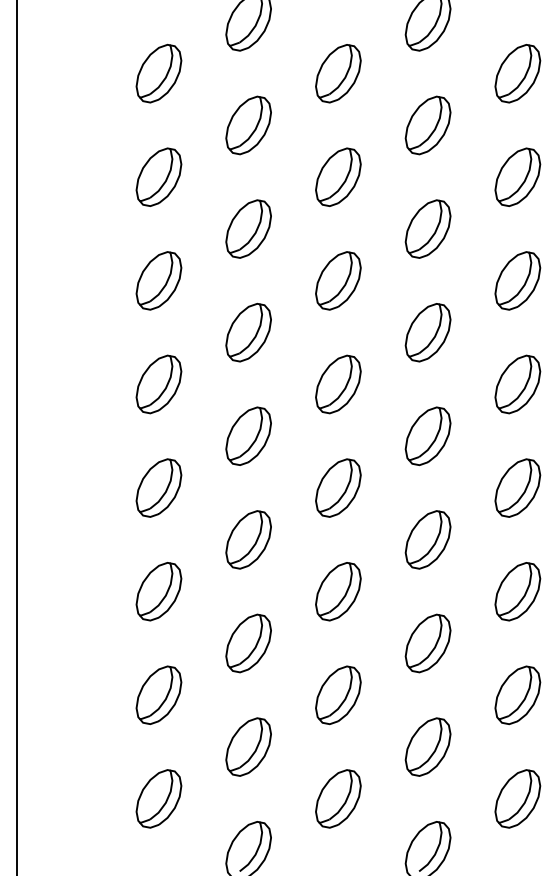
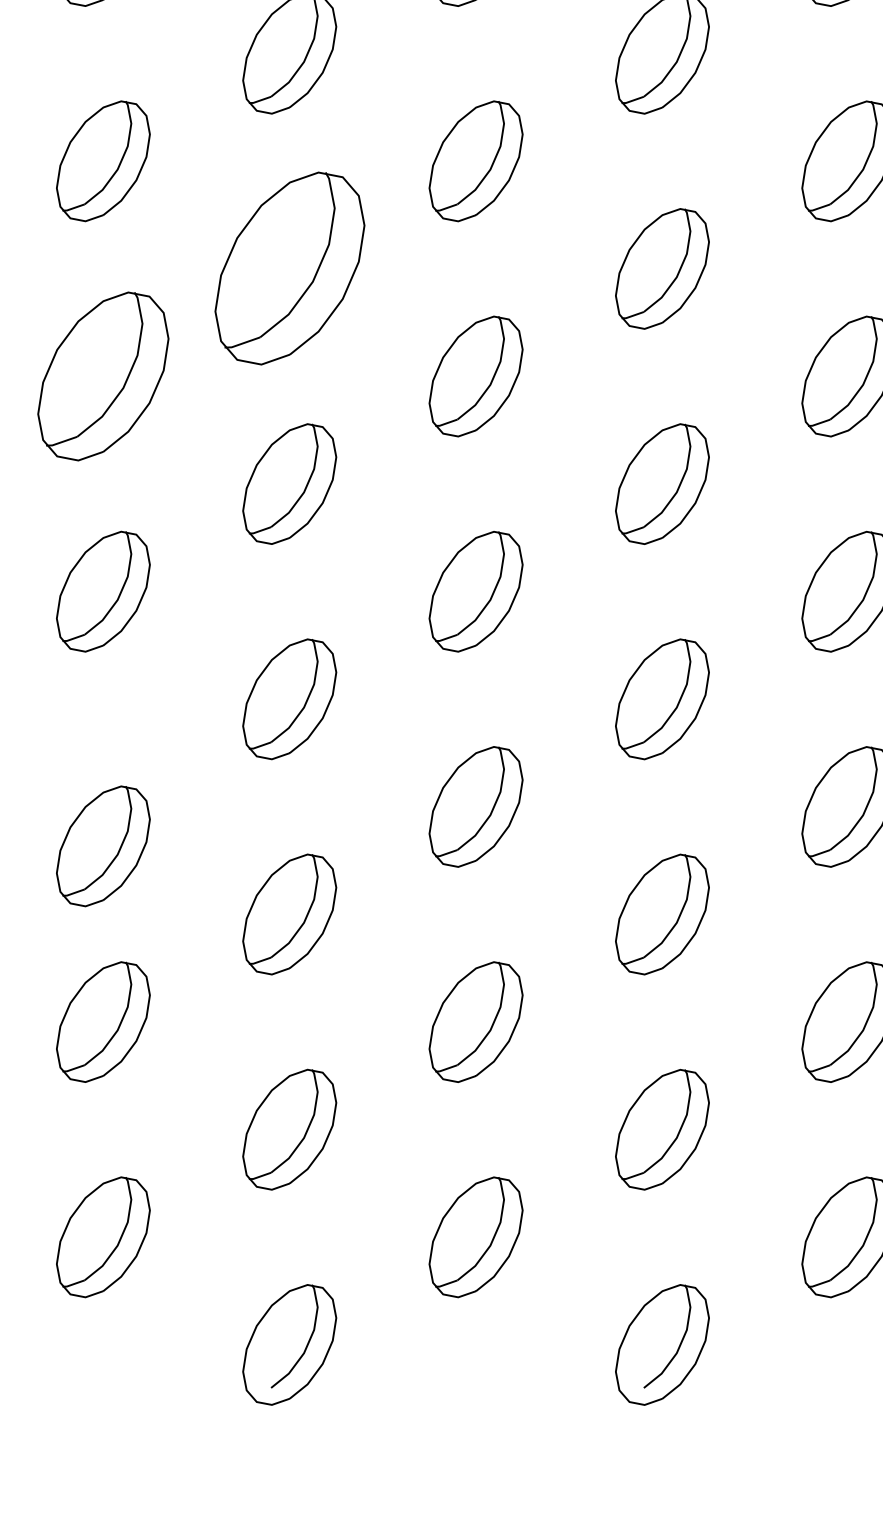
part: (248, 332) -> (289, 268), size x1.6
part: (158, 384) -> (102, 376), size x1.4
part: (158, 591) -> (102, 845), moved

